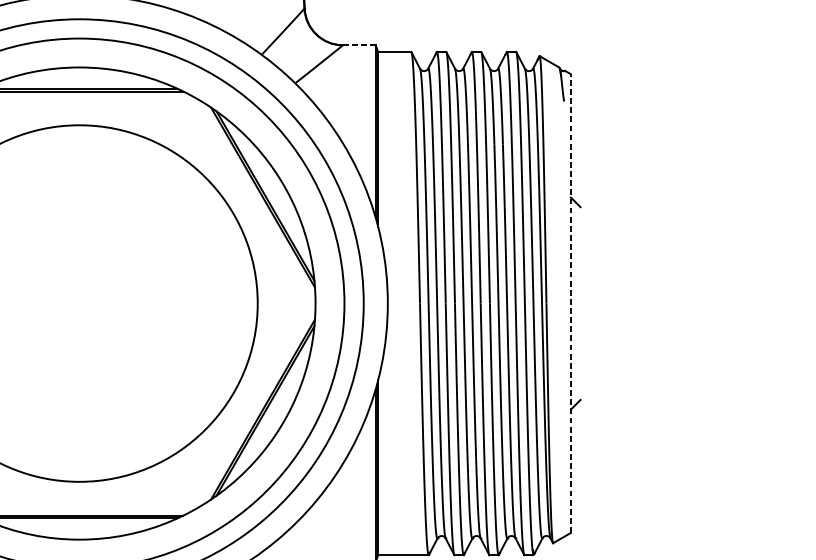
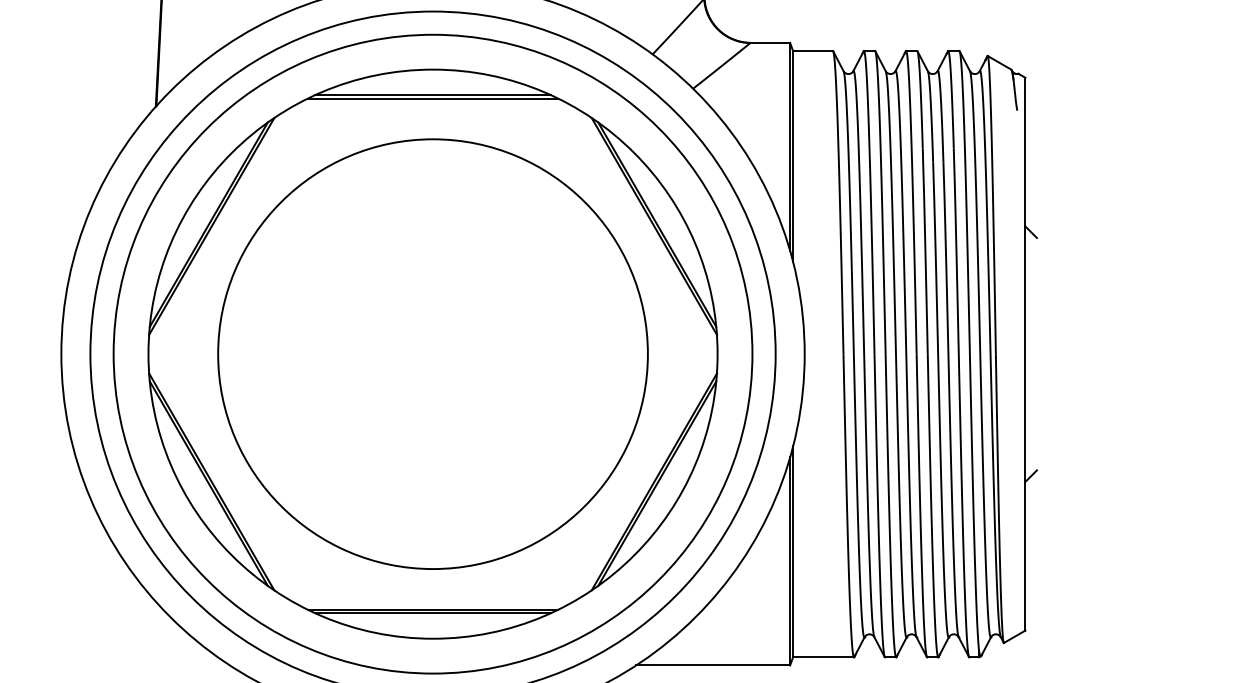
line: (359, 44) -> (770, 42), dashed -> solid
line: (571, 303) -> (1025, 353), dashed -> solid

